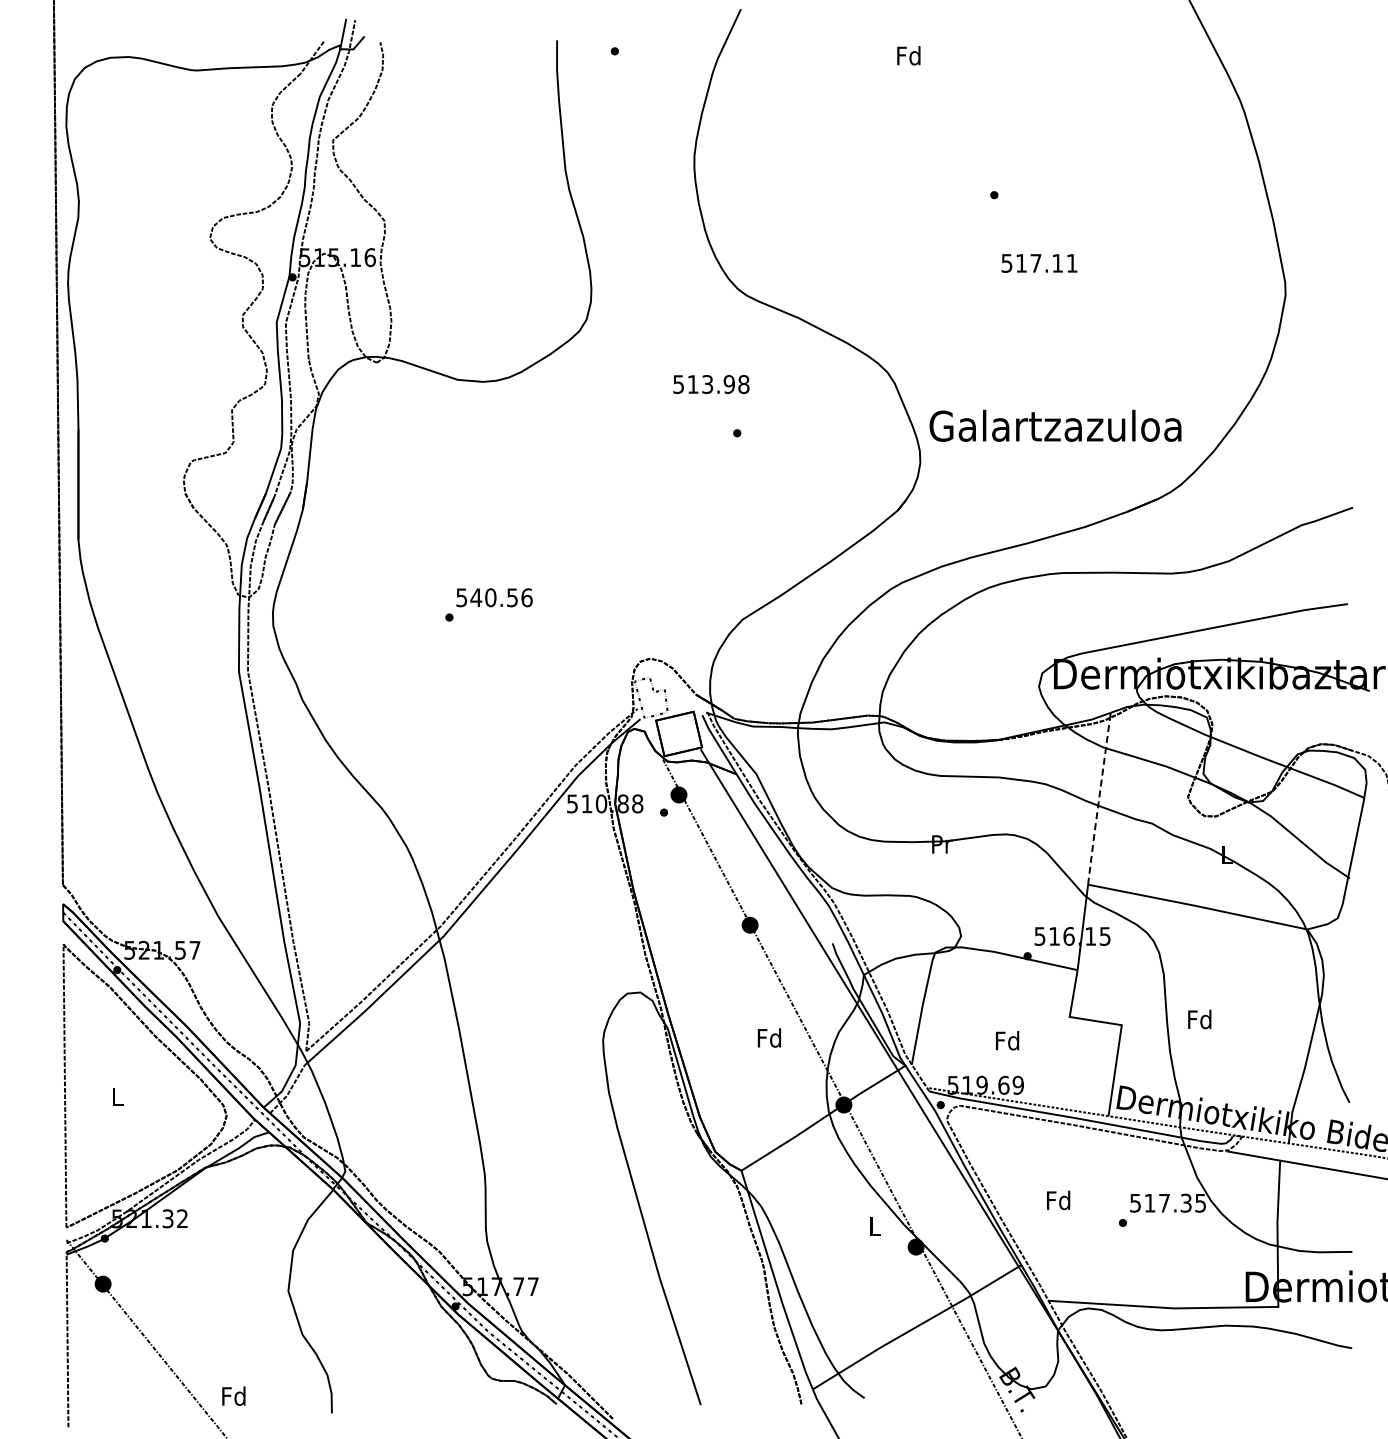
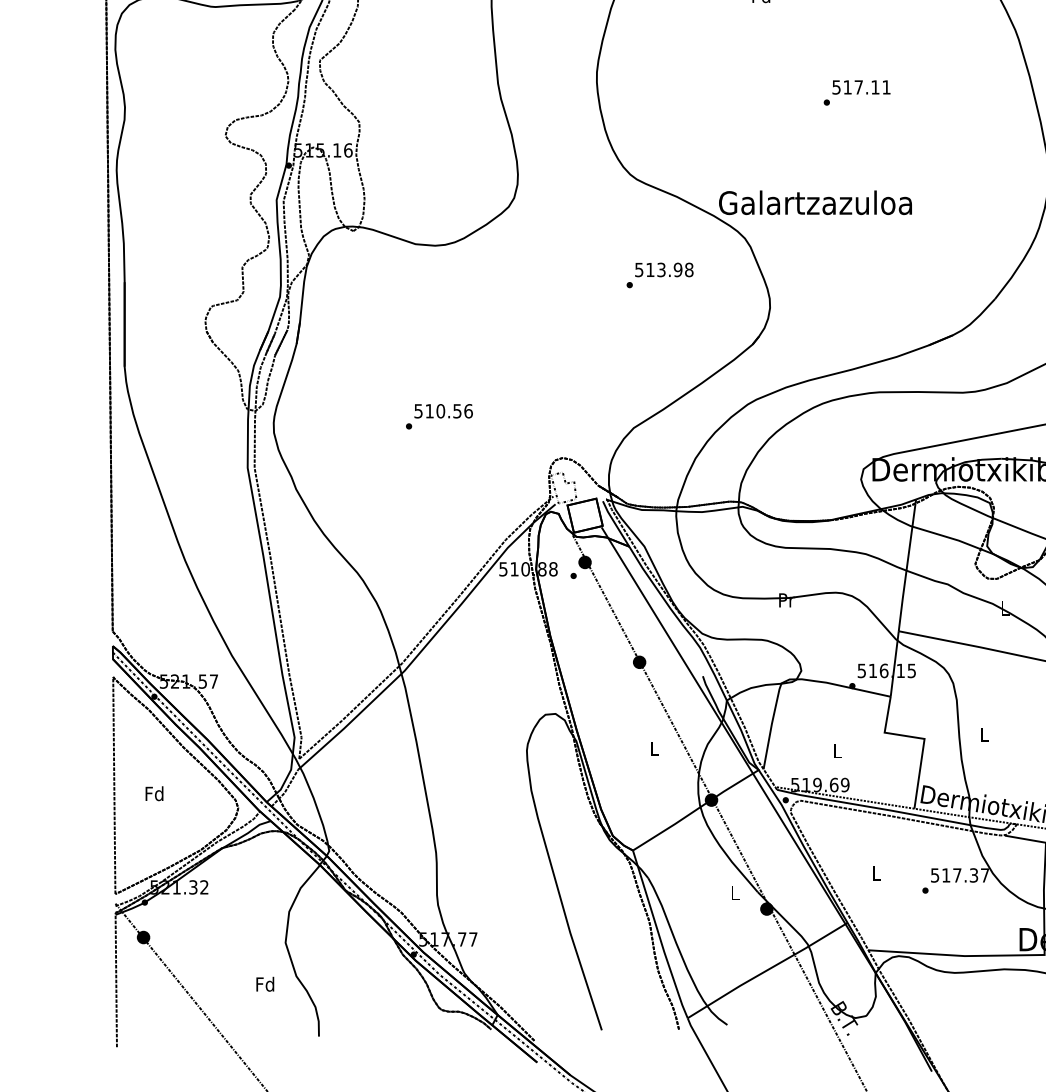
text: (1039, 263) -> (861, 87), moved
text: (711, 384) -> (664, 269), moved
text: (1055, 425) -> (815, 202), moved
text: (476, 597) -> (429, 411), 540.56 -> 510.56
line: (1098, 801) -> (906, 567), dashed -> solid
text: (1199, 1019) -> (984, 734), Fd -> L
text: (769, 1037) -> (654, 748), Fd -> L
text: (1007, 1040) -> (836, 750), Fd -> L
text: (116, 1096) -> (153, 793), L -> Fd
text: (1058, 1200) -> (876, 873), Fd -> L
text: (1200, 1203) -> (984, 875), 517.35 -> 517.37
text: (233, 1395) -> (264, 983), moved

